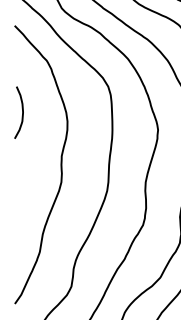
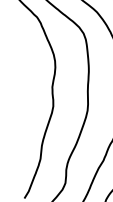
curve: (22, 112) -> (21, 56), removed

